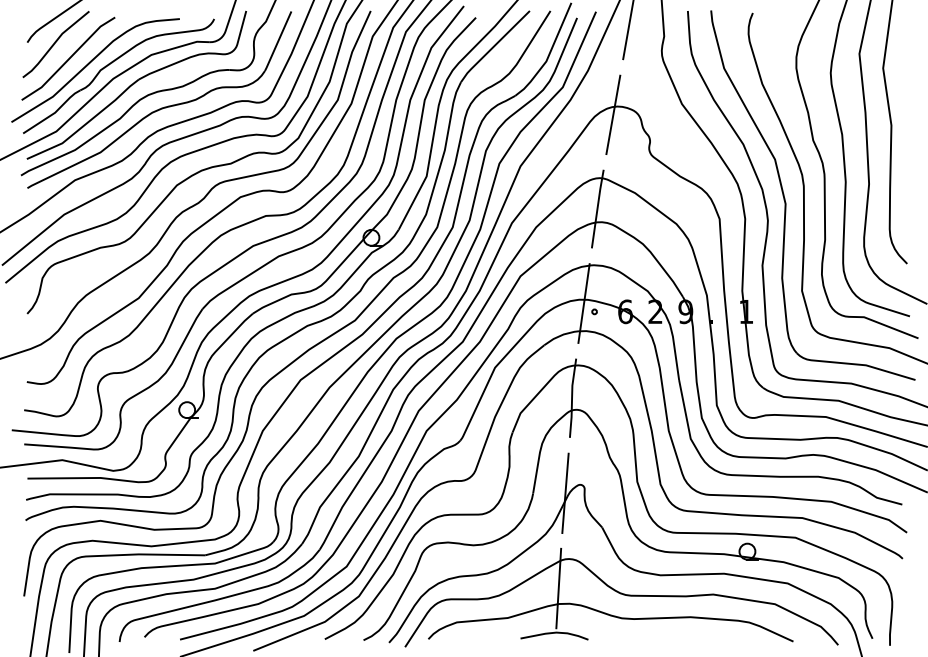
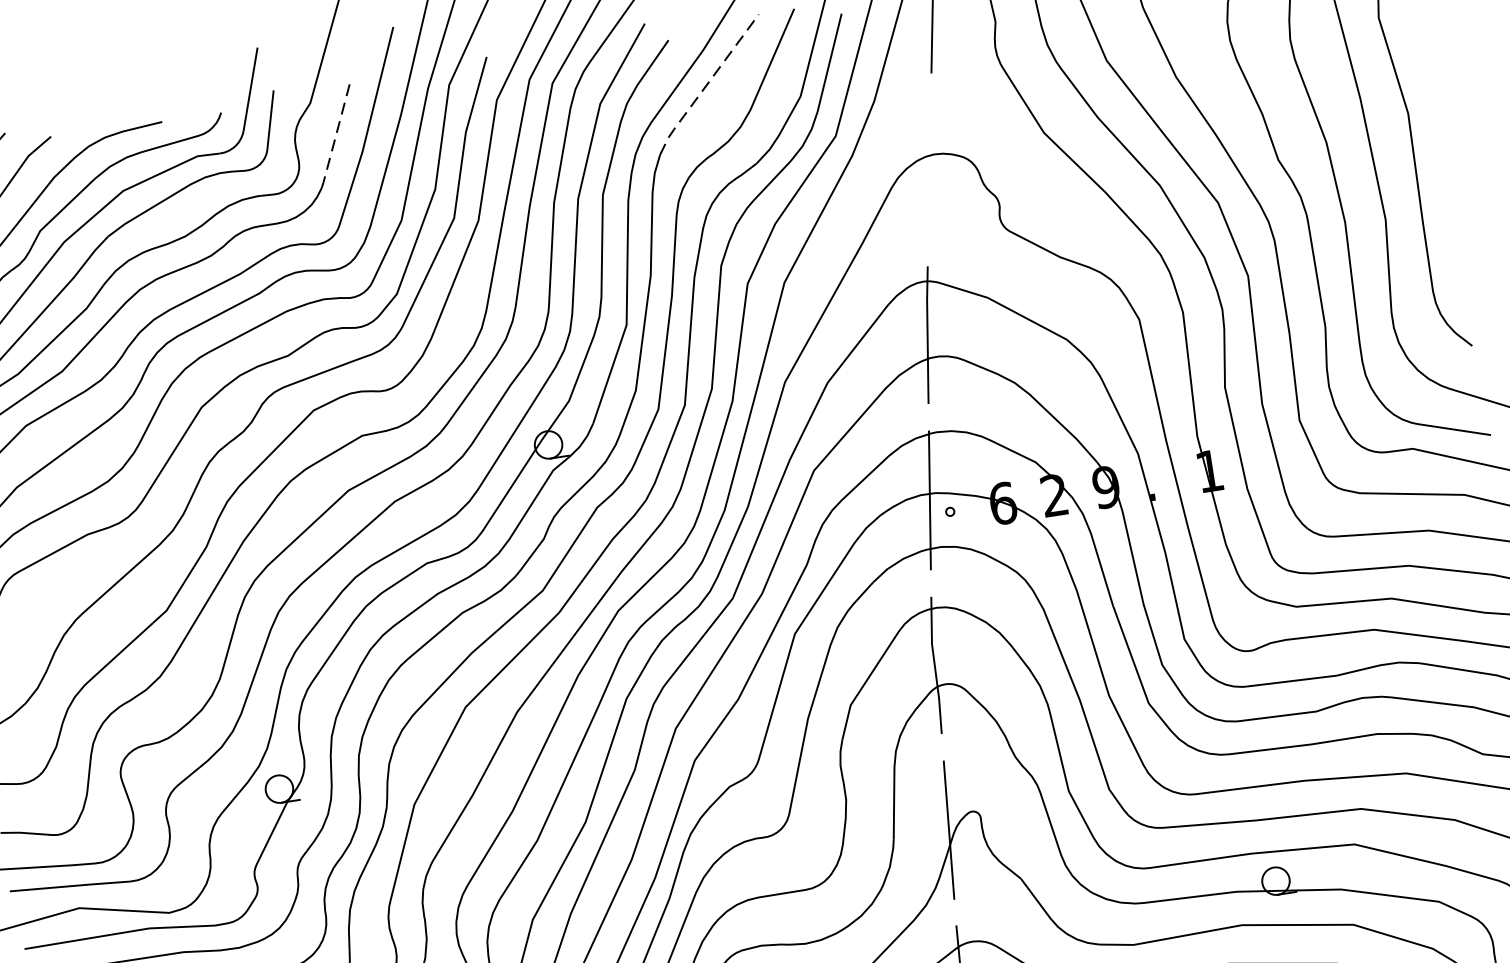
line: (278, 41) -> (336, 133), solid -> dashed
line: (493, 46) -> (706, 84), solid -> dashed
line: (613, 114) -> (929, 169), removed

